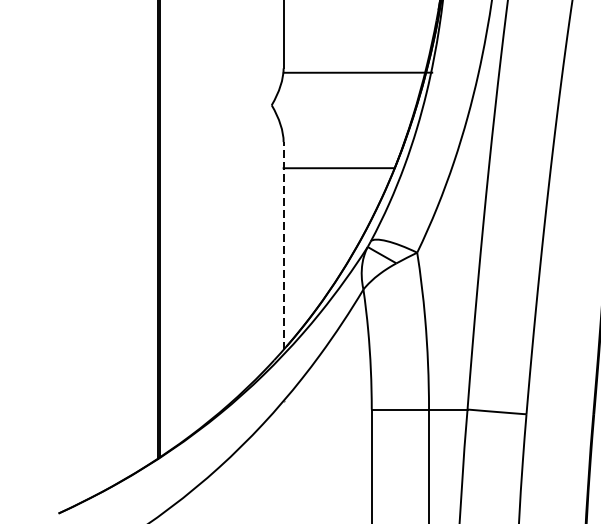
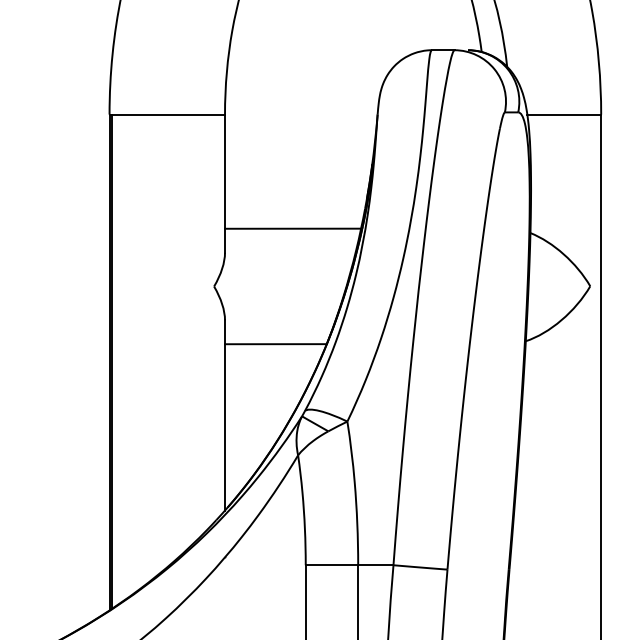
line: (358, 72) -> (293, 228), moved
line: (284, 244) -> (225, 414), dashed -> solid

